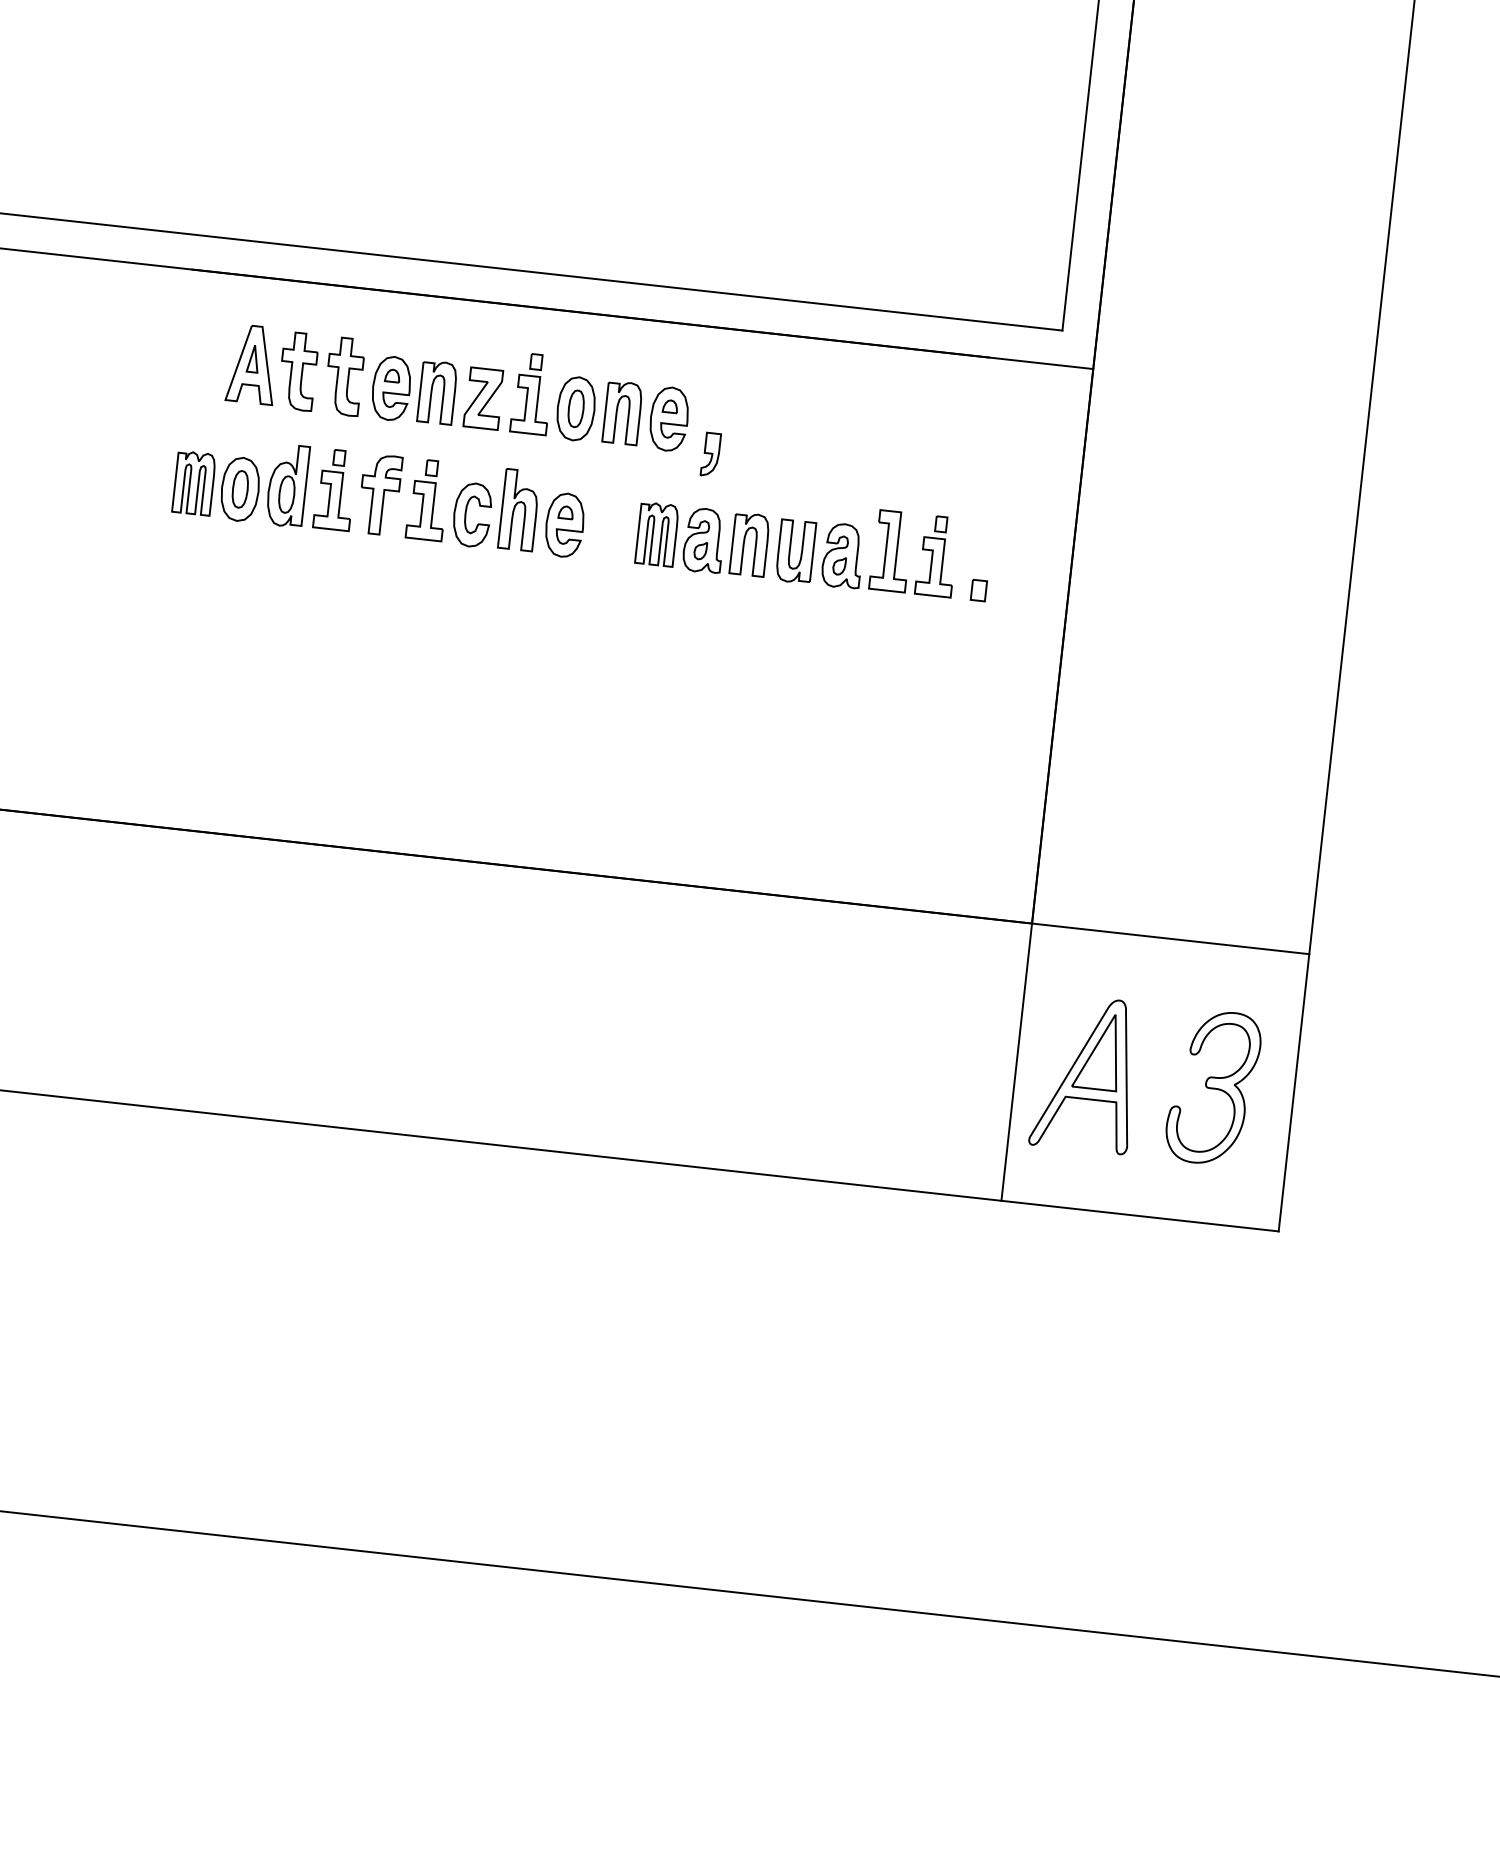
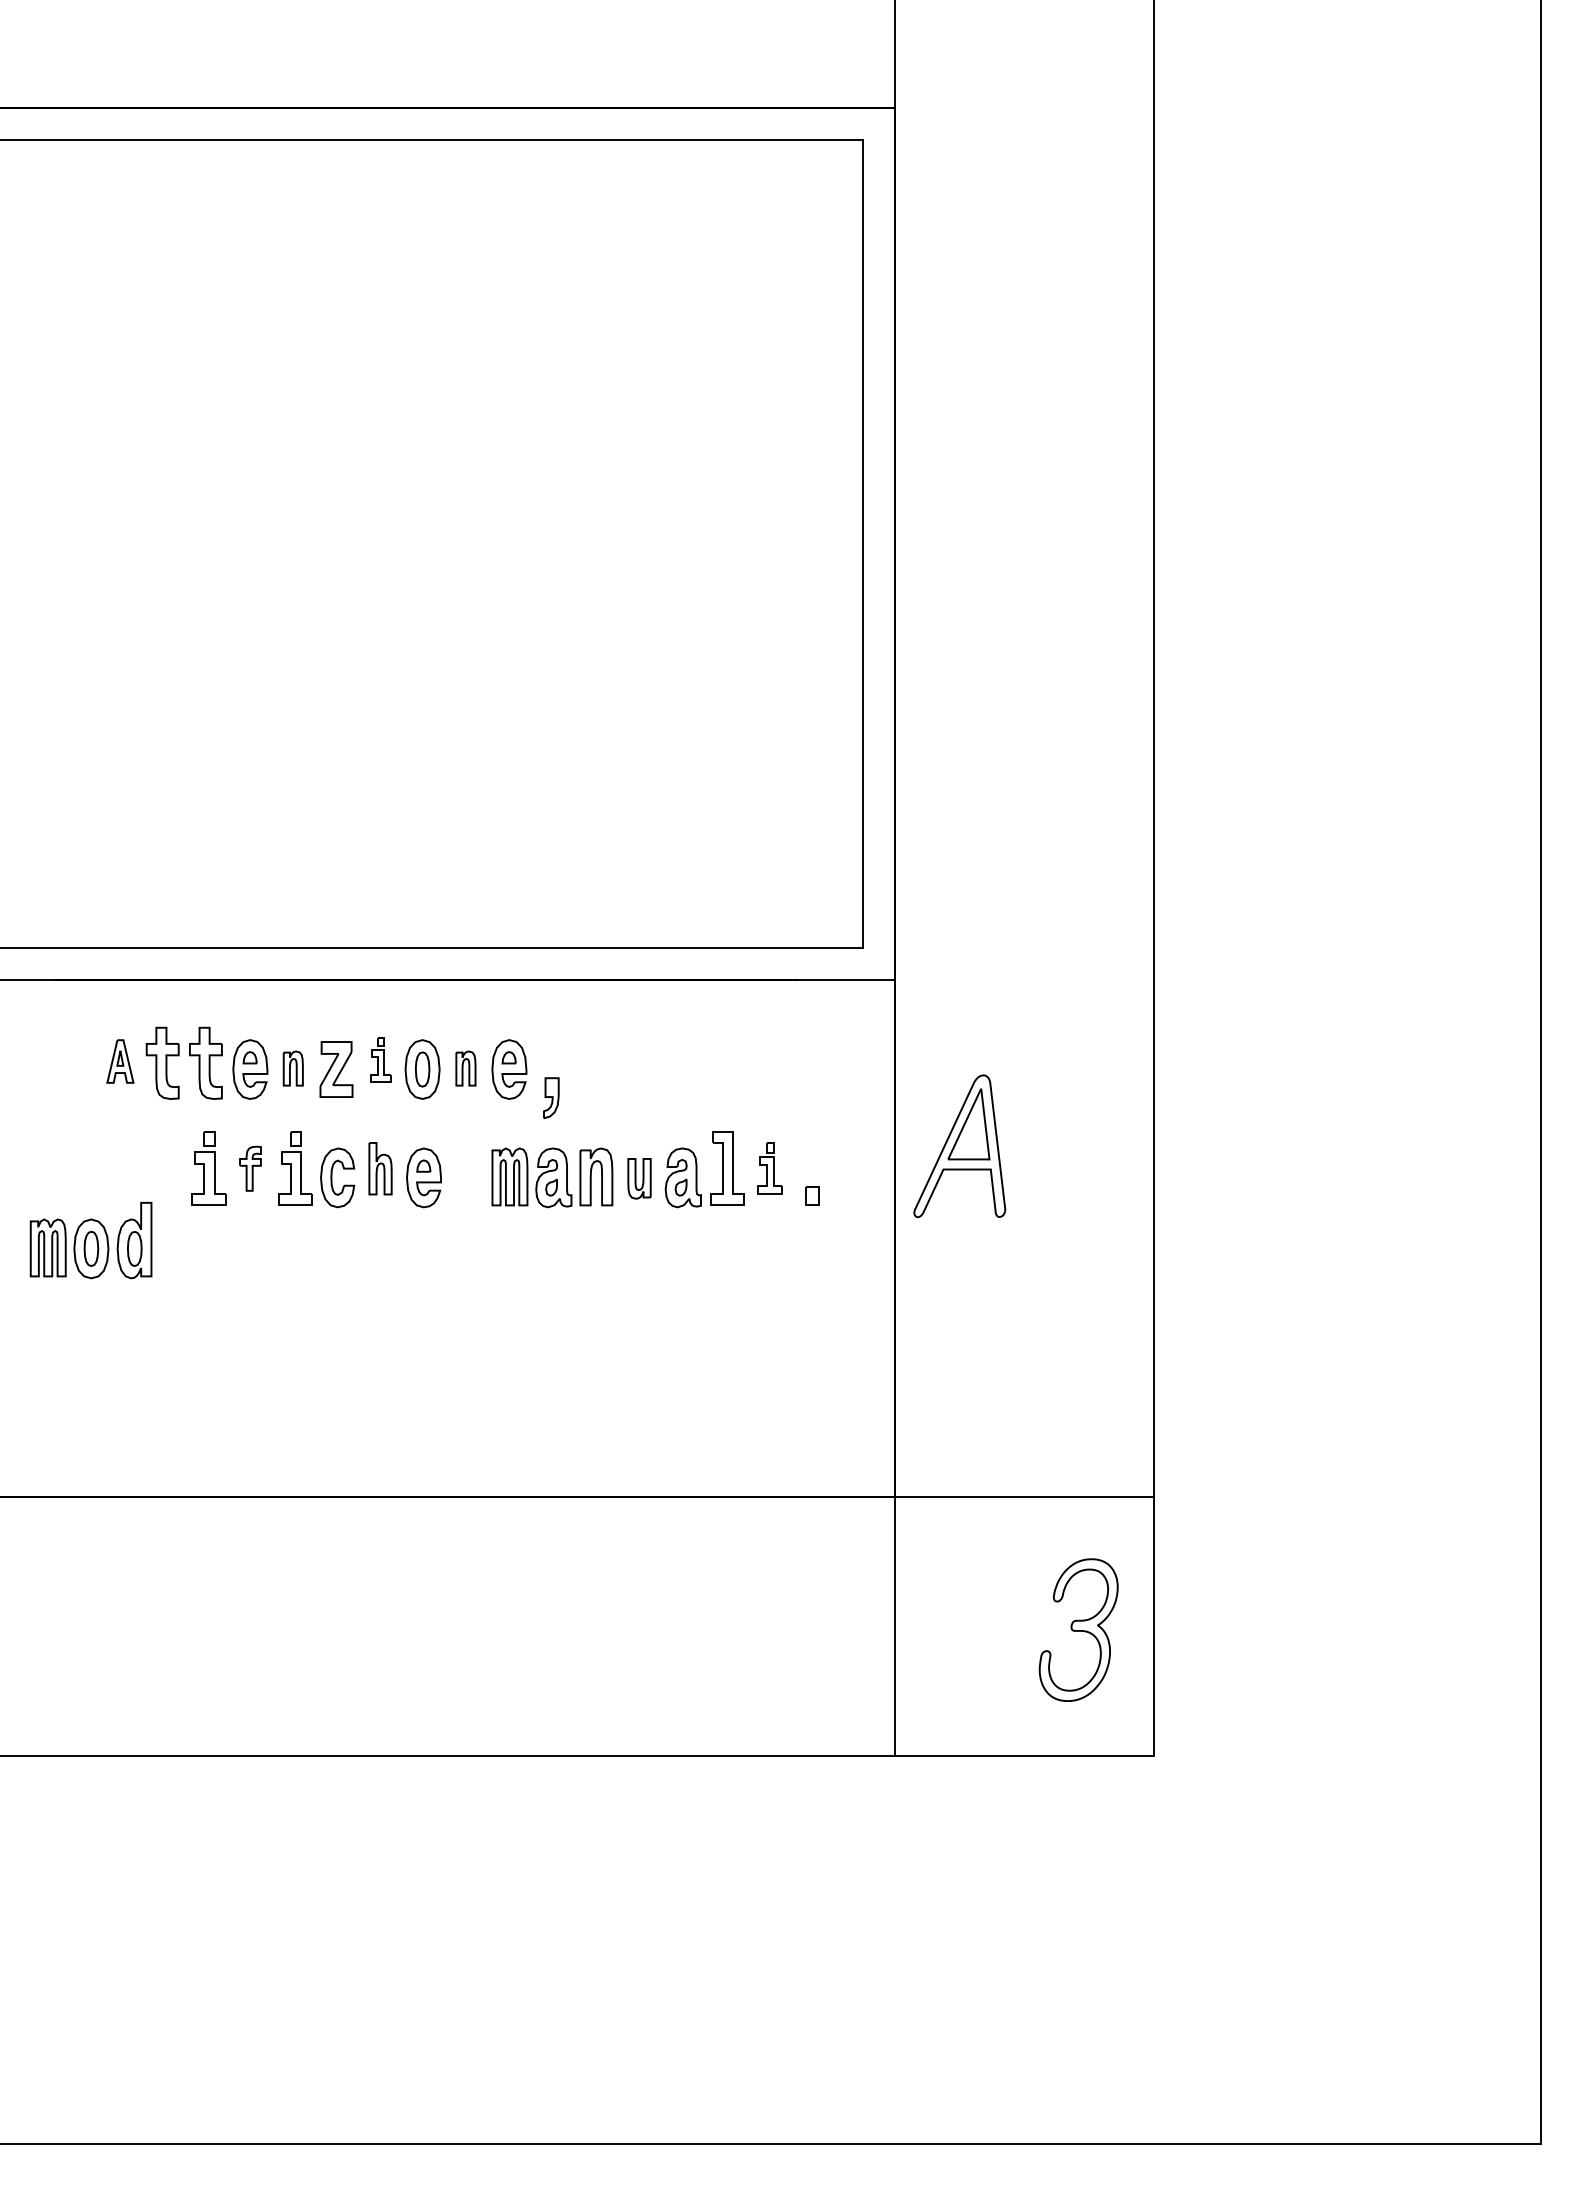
part: (253, 364) -> (120, 1061), size x0.6
part: (437, 392) -> (293, 1068), size x0.6
part: (532, 393) -> (380, 1059), size x0.6
part: (622, 412) -> (465, 1068), size x0.6
part: (240, 480) -> (90, 1240), moved
part: (379, 494) -> (250, 1168), size x0.6
part: (519, 509) -> (380, 1168), size x0.7
part: (795, 551) -> (639, 1178), size x0.7
part: (936, 556) -> (769, 1168), size x0.7
part: (1085, 1072) -> (959, 1145), moved

